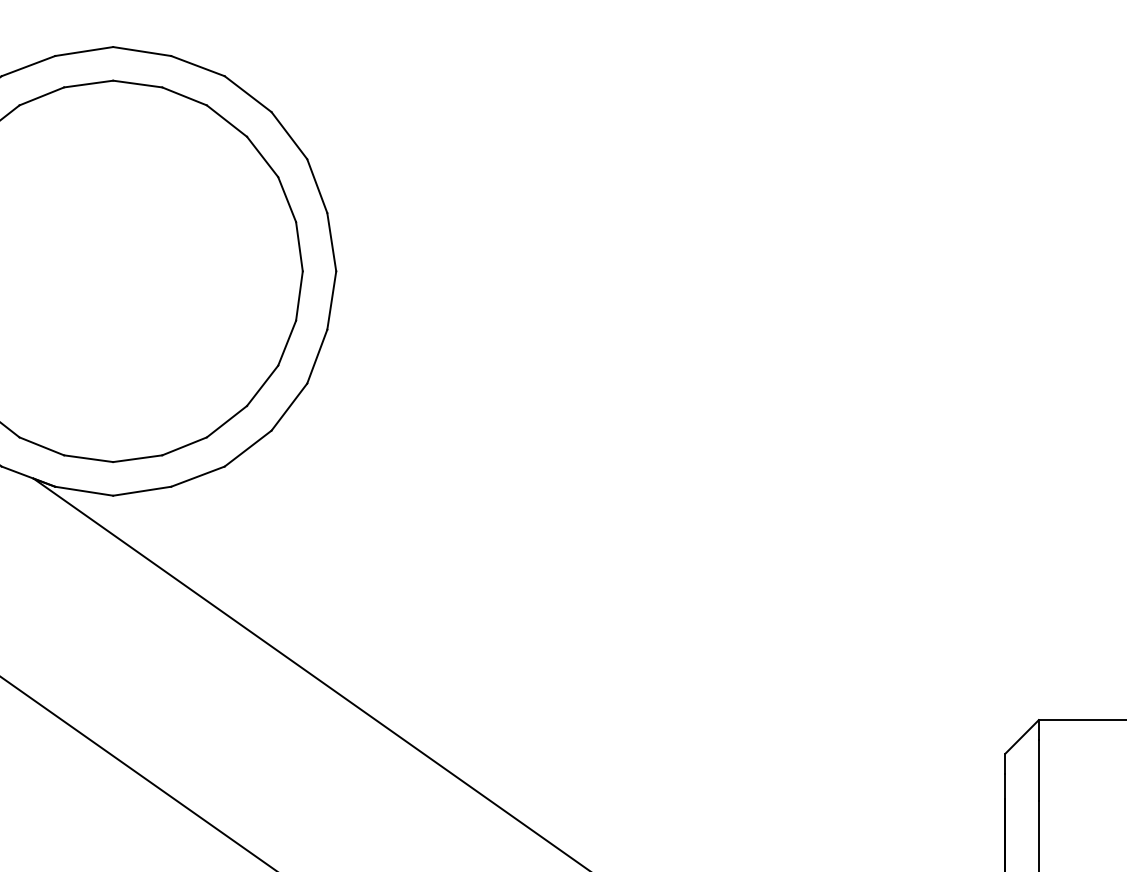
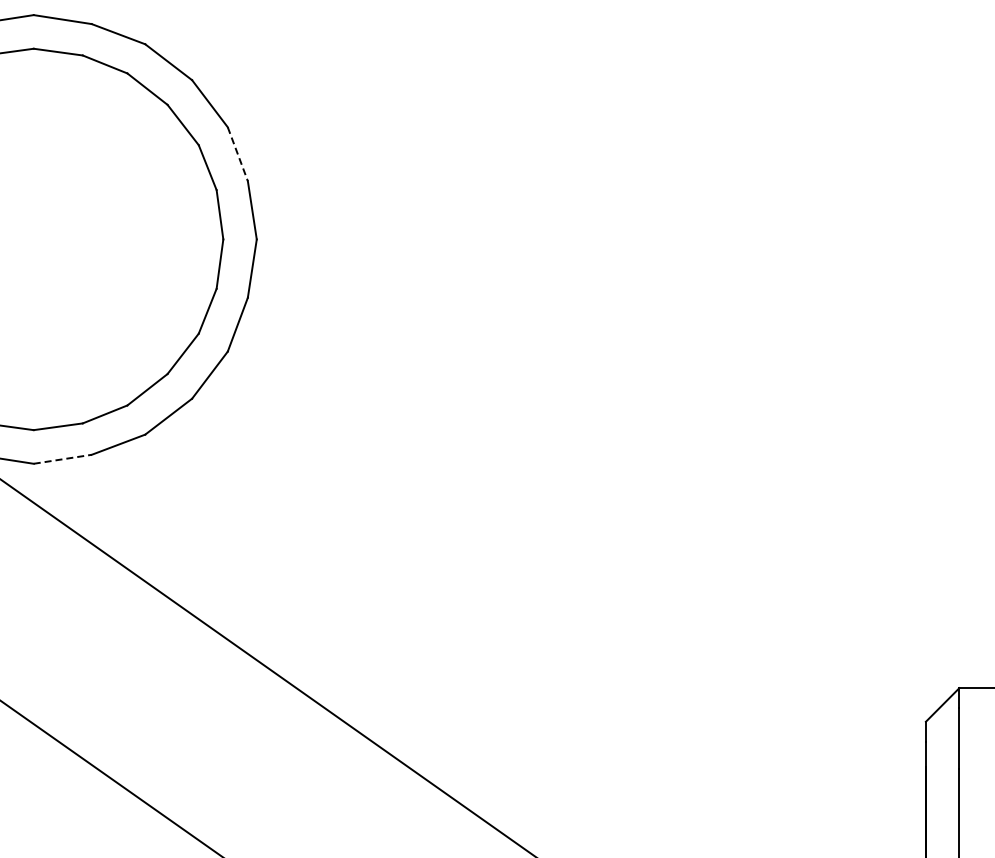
line: (317, 186) -> (238, 154), solid -> dashed
line: (142, 491) -> (63, 459), solid -> dashed

